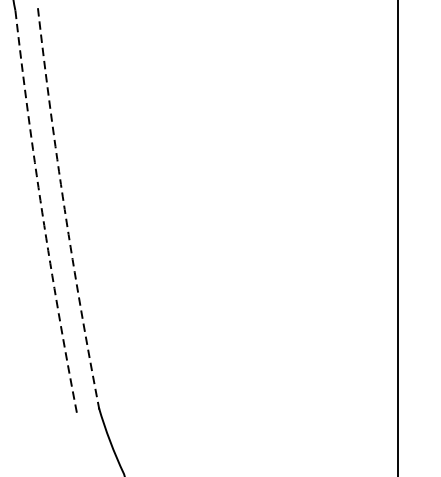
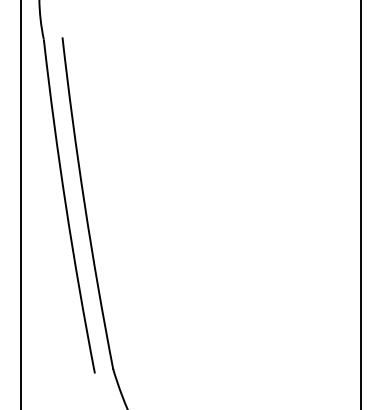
arc: (64, 209) -> (84, 204), dashed -> solid
arc: (42, 212) -> (66, 206), dashed -> solid

